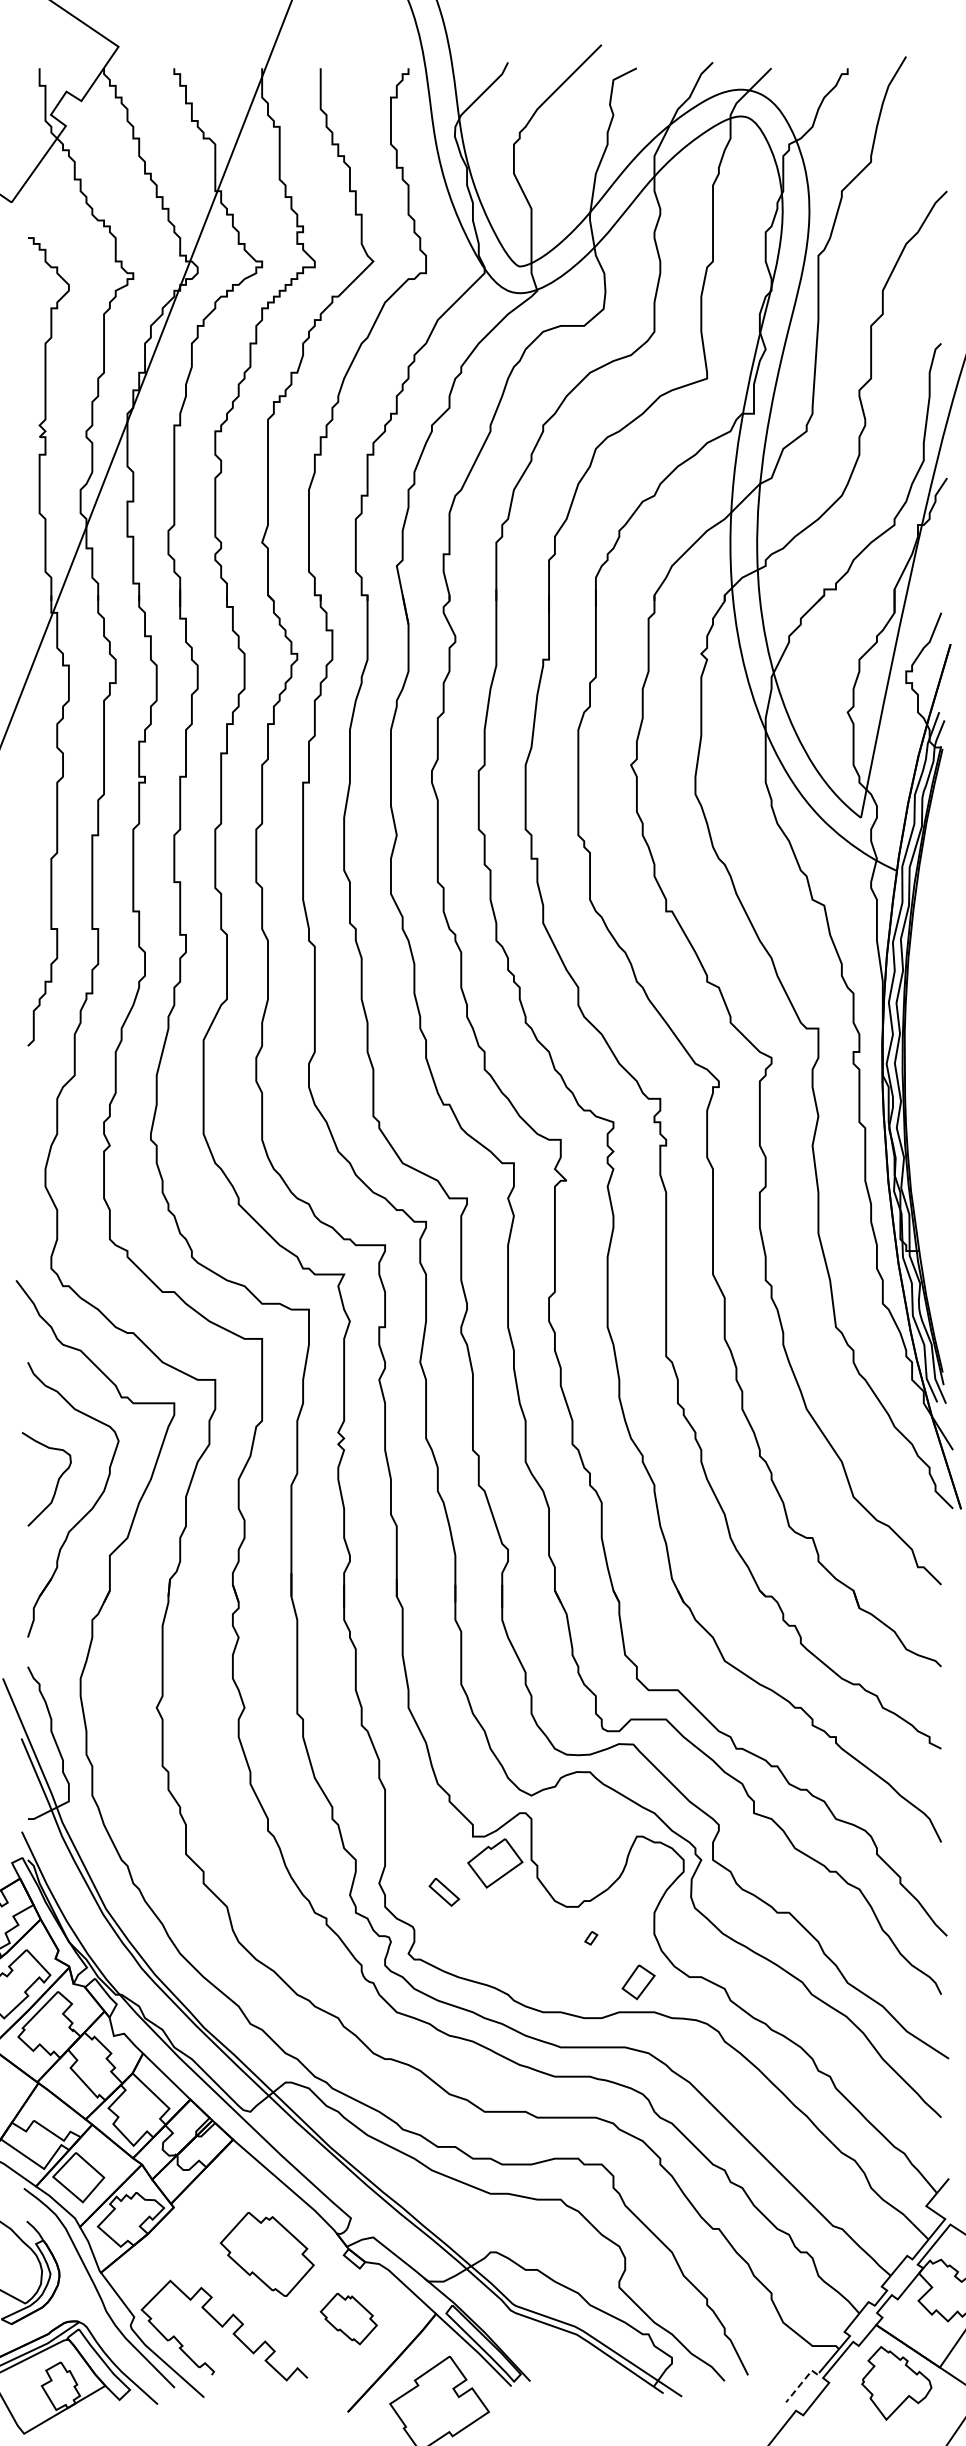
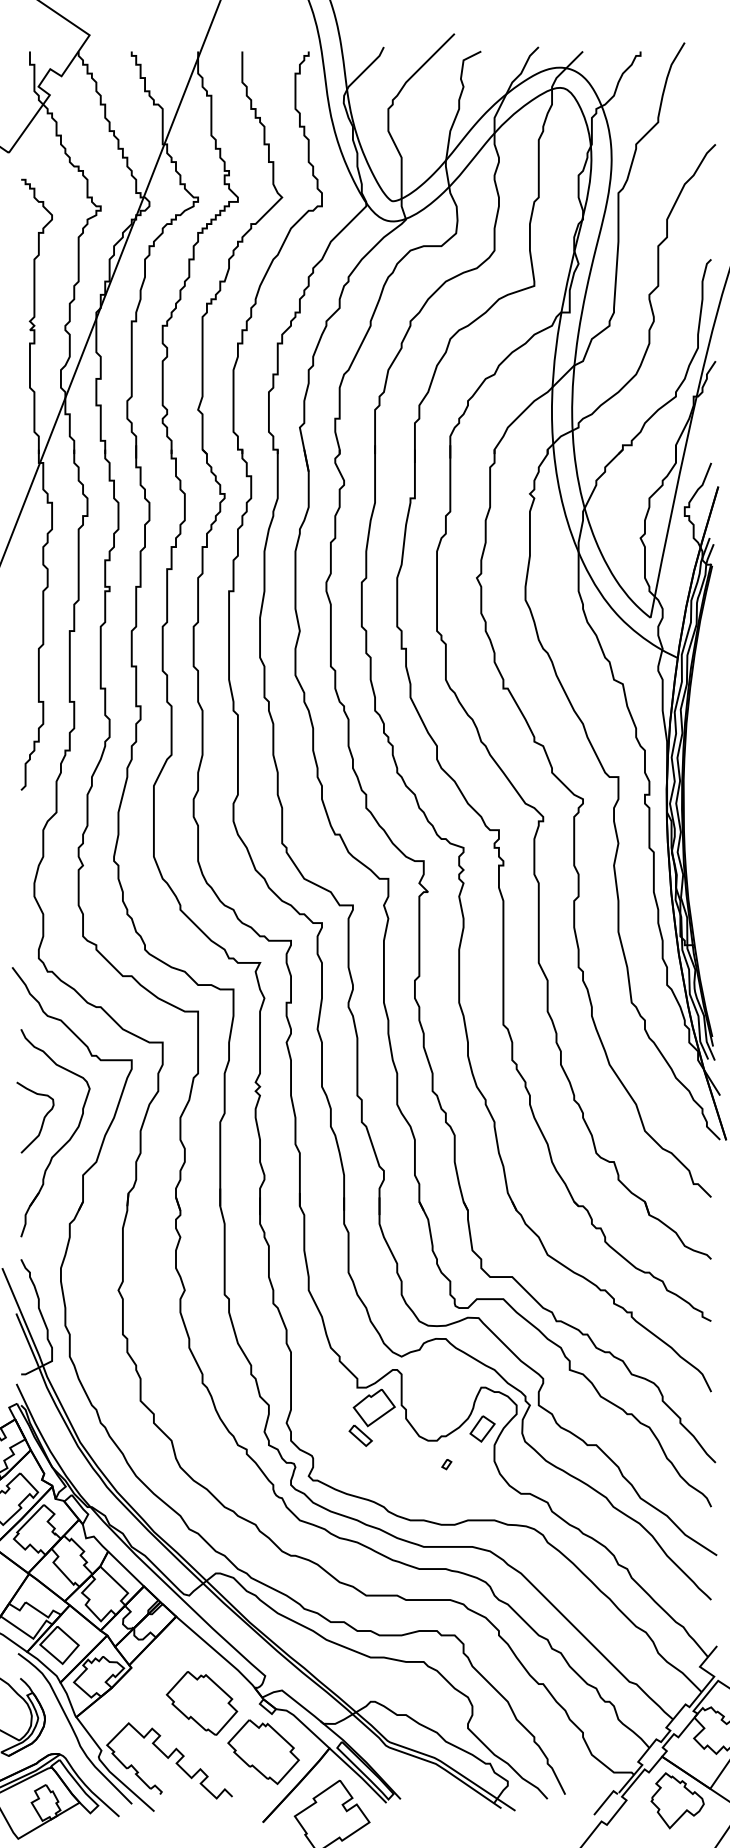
part: (444, 1892) -> (360, 1435), moved
part: (638, 1982) -> (482, 1429), moved
part: (348, 2318) -> (263, 1751), size x1.67
line: (801, 2382) -> (605, 1800), dashed -> solid

